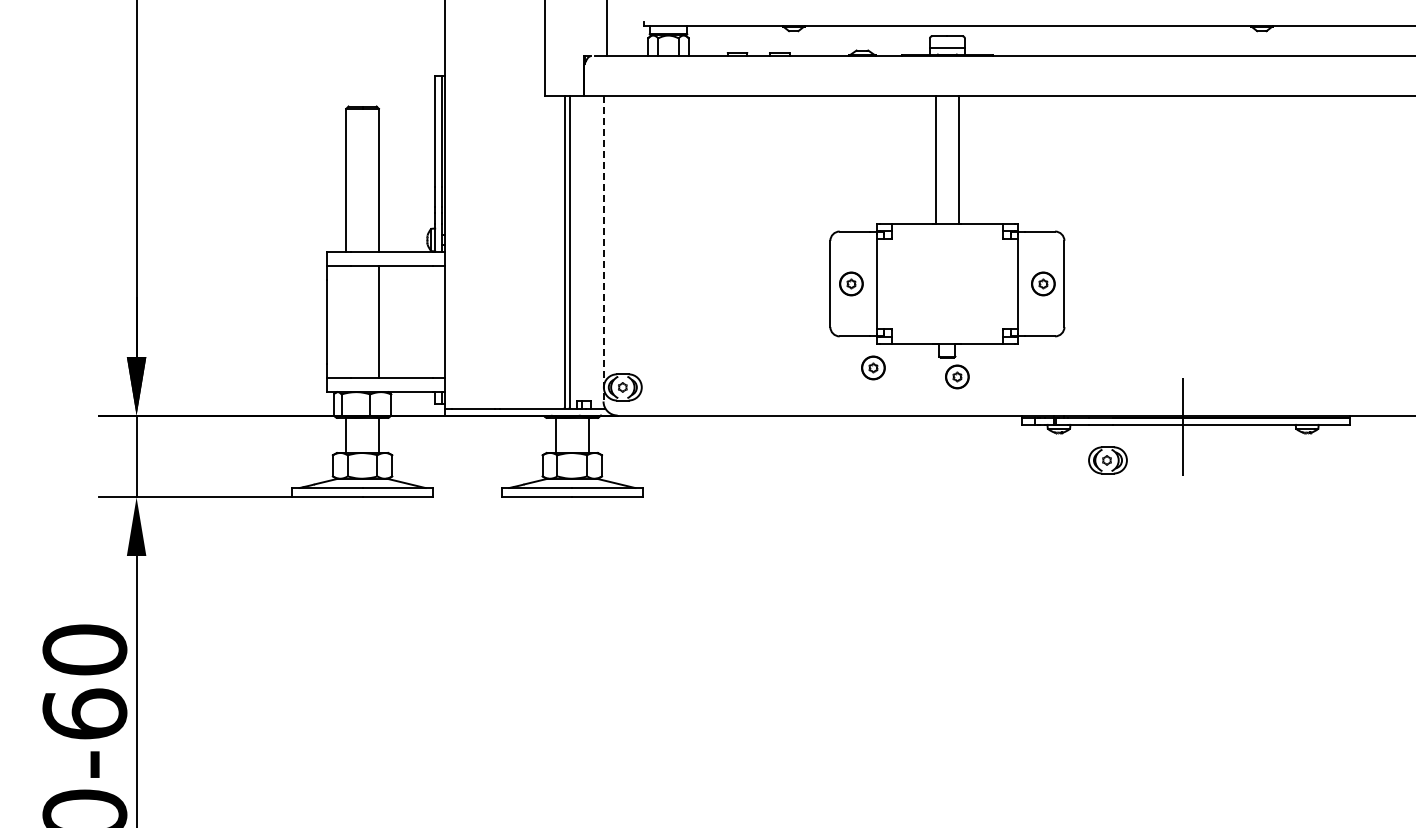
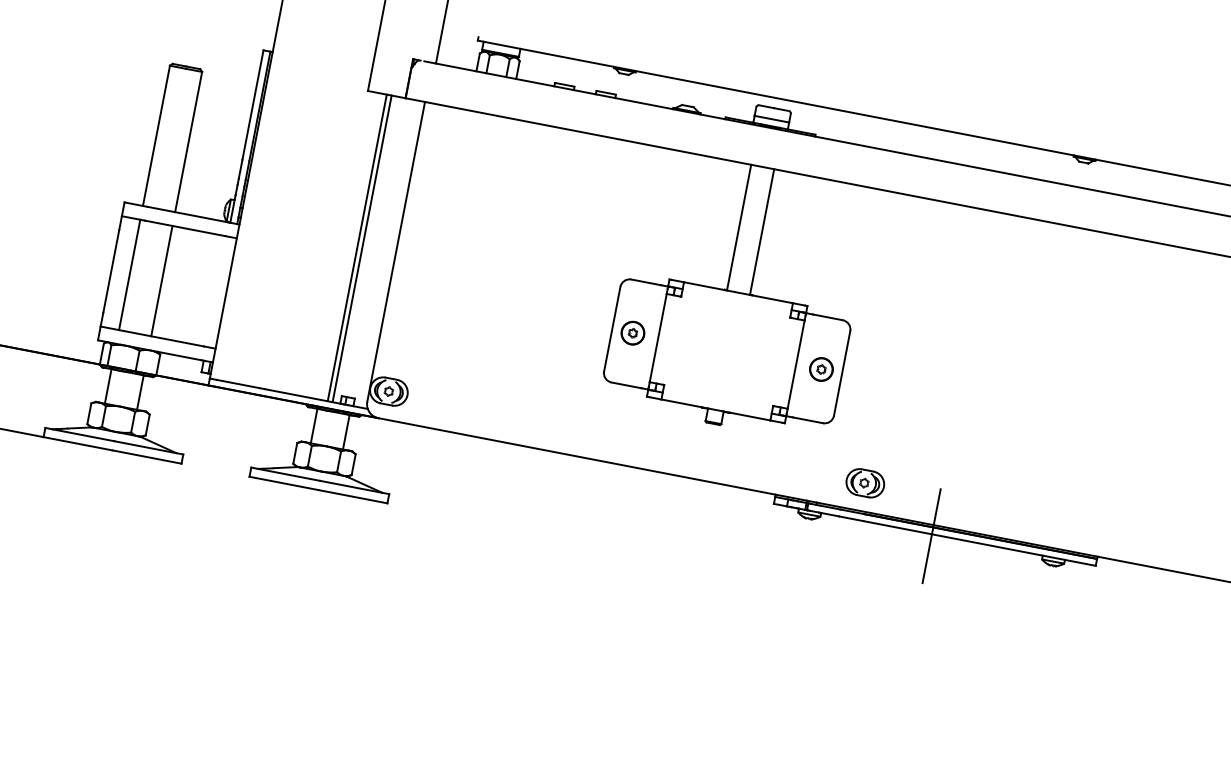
line: (603, 248) -> (396, 251), dashed -> solid
line: (346, 321) -> (130, 274), added
part: (873, 367) -> (638, 419), removed
part: (957, 376) -> (719, 444), removed
part: (1107, 460) -> (864, 483), moved

